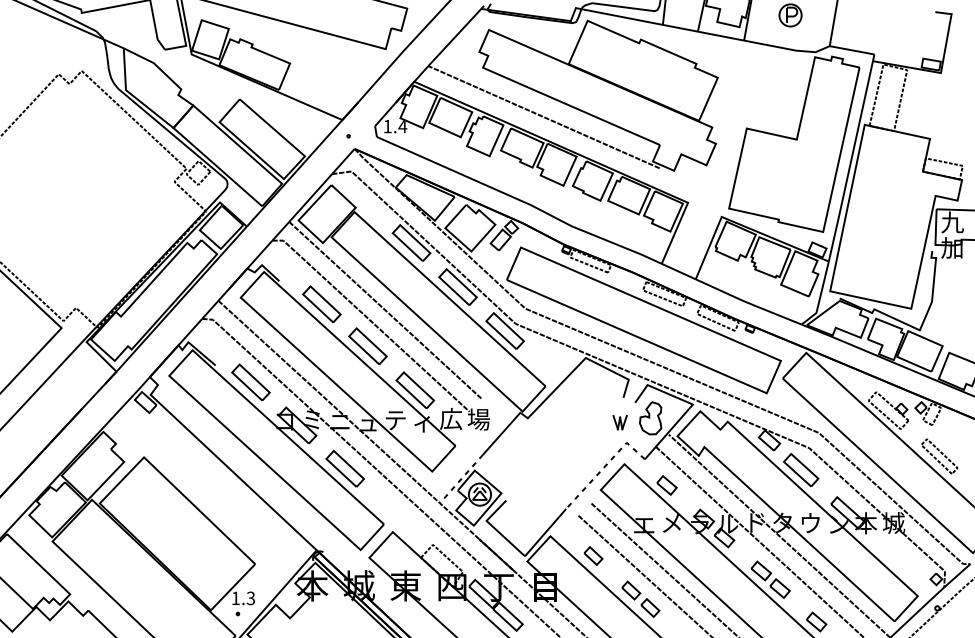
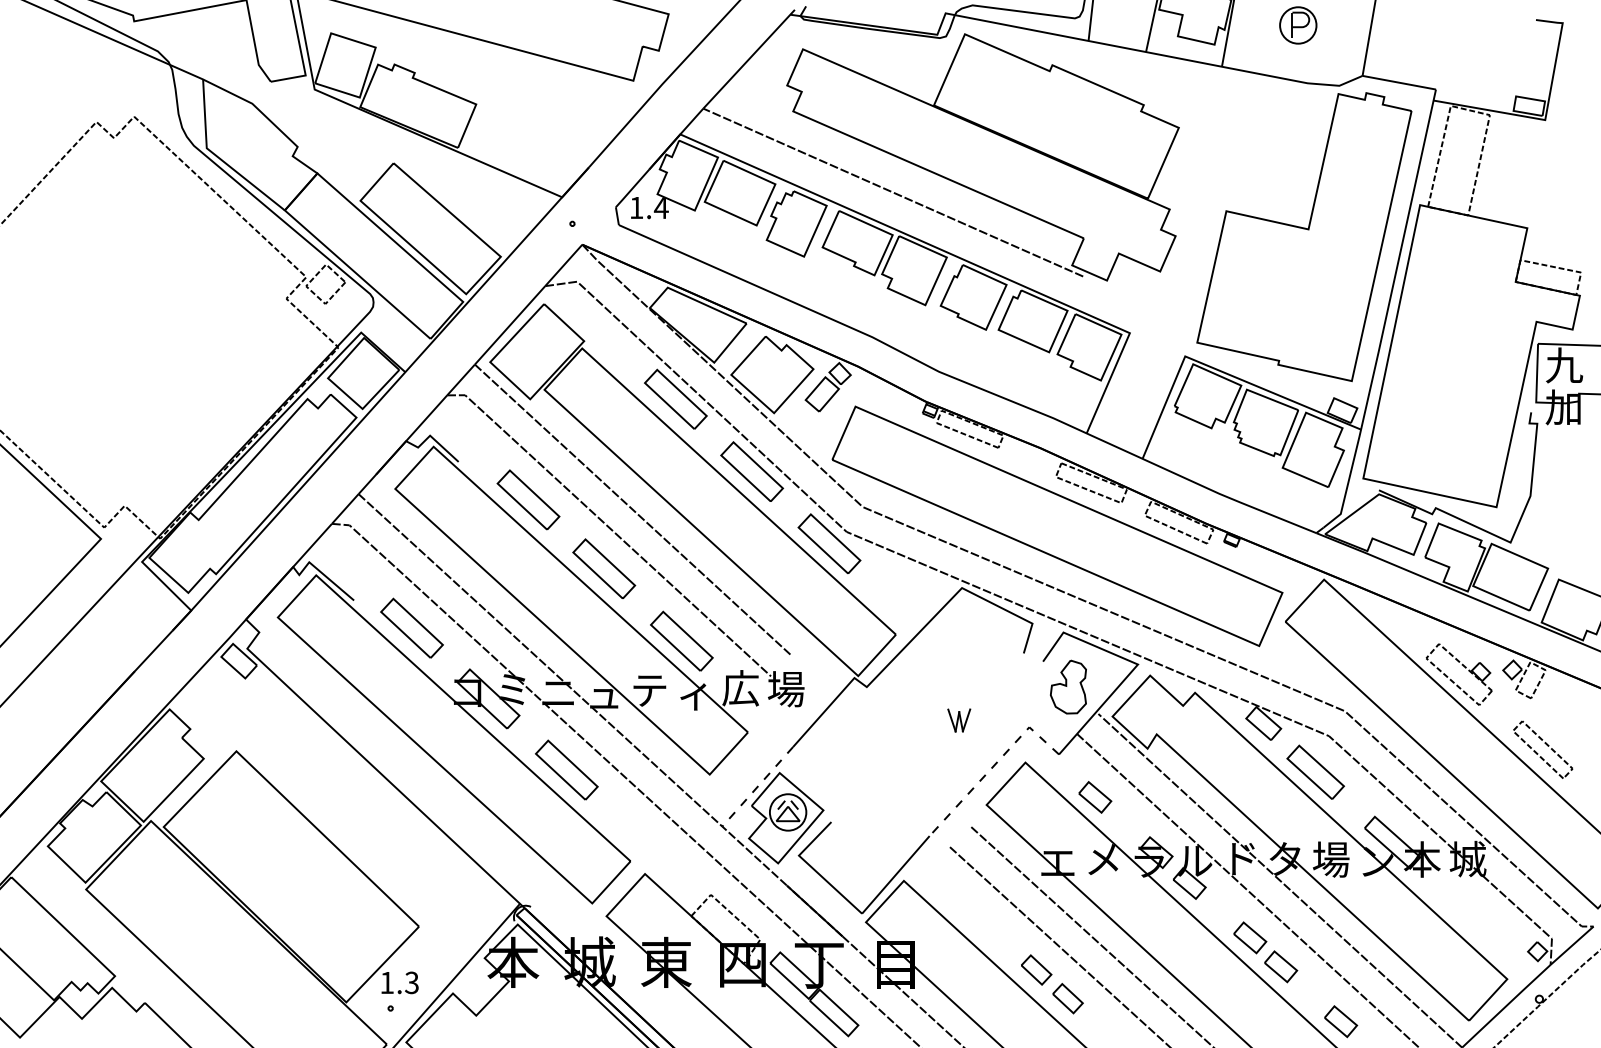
part: (619, 422) -> (958, 720), moved
text: (810, 523) -> (1330, 859), ウ -> 場
part: (593, 555) -> (974, 912), removed

